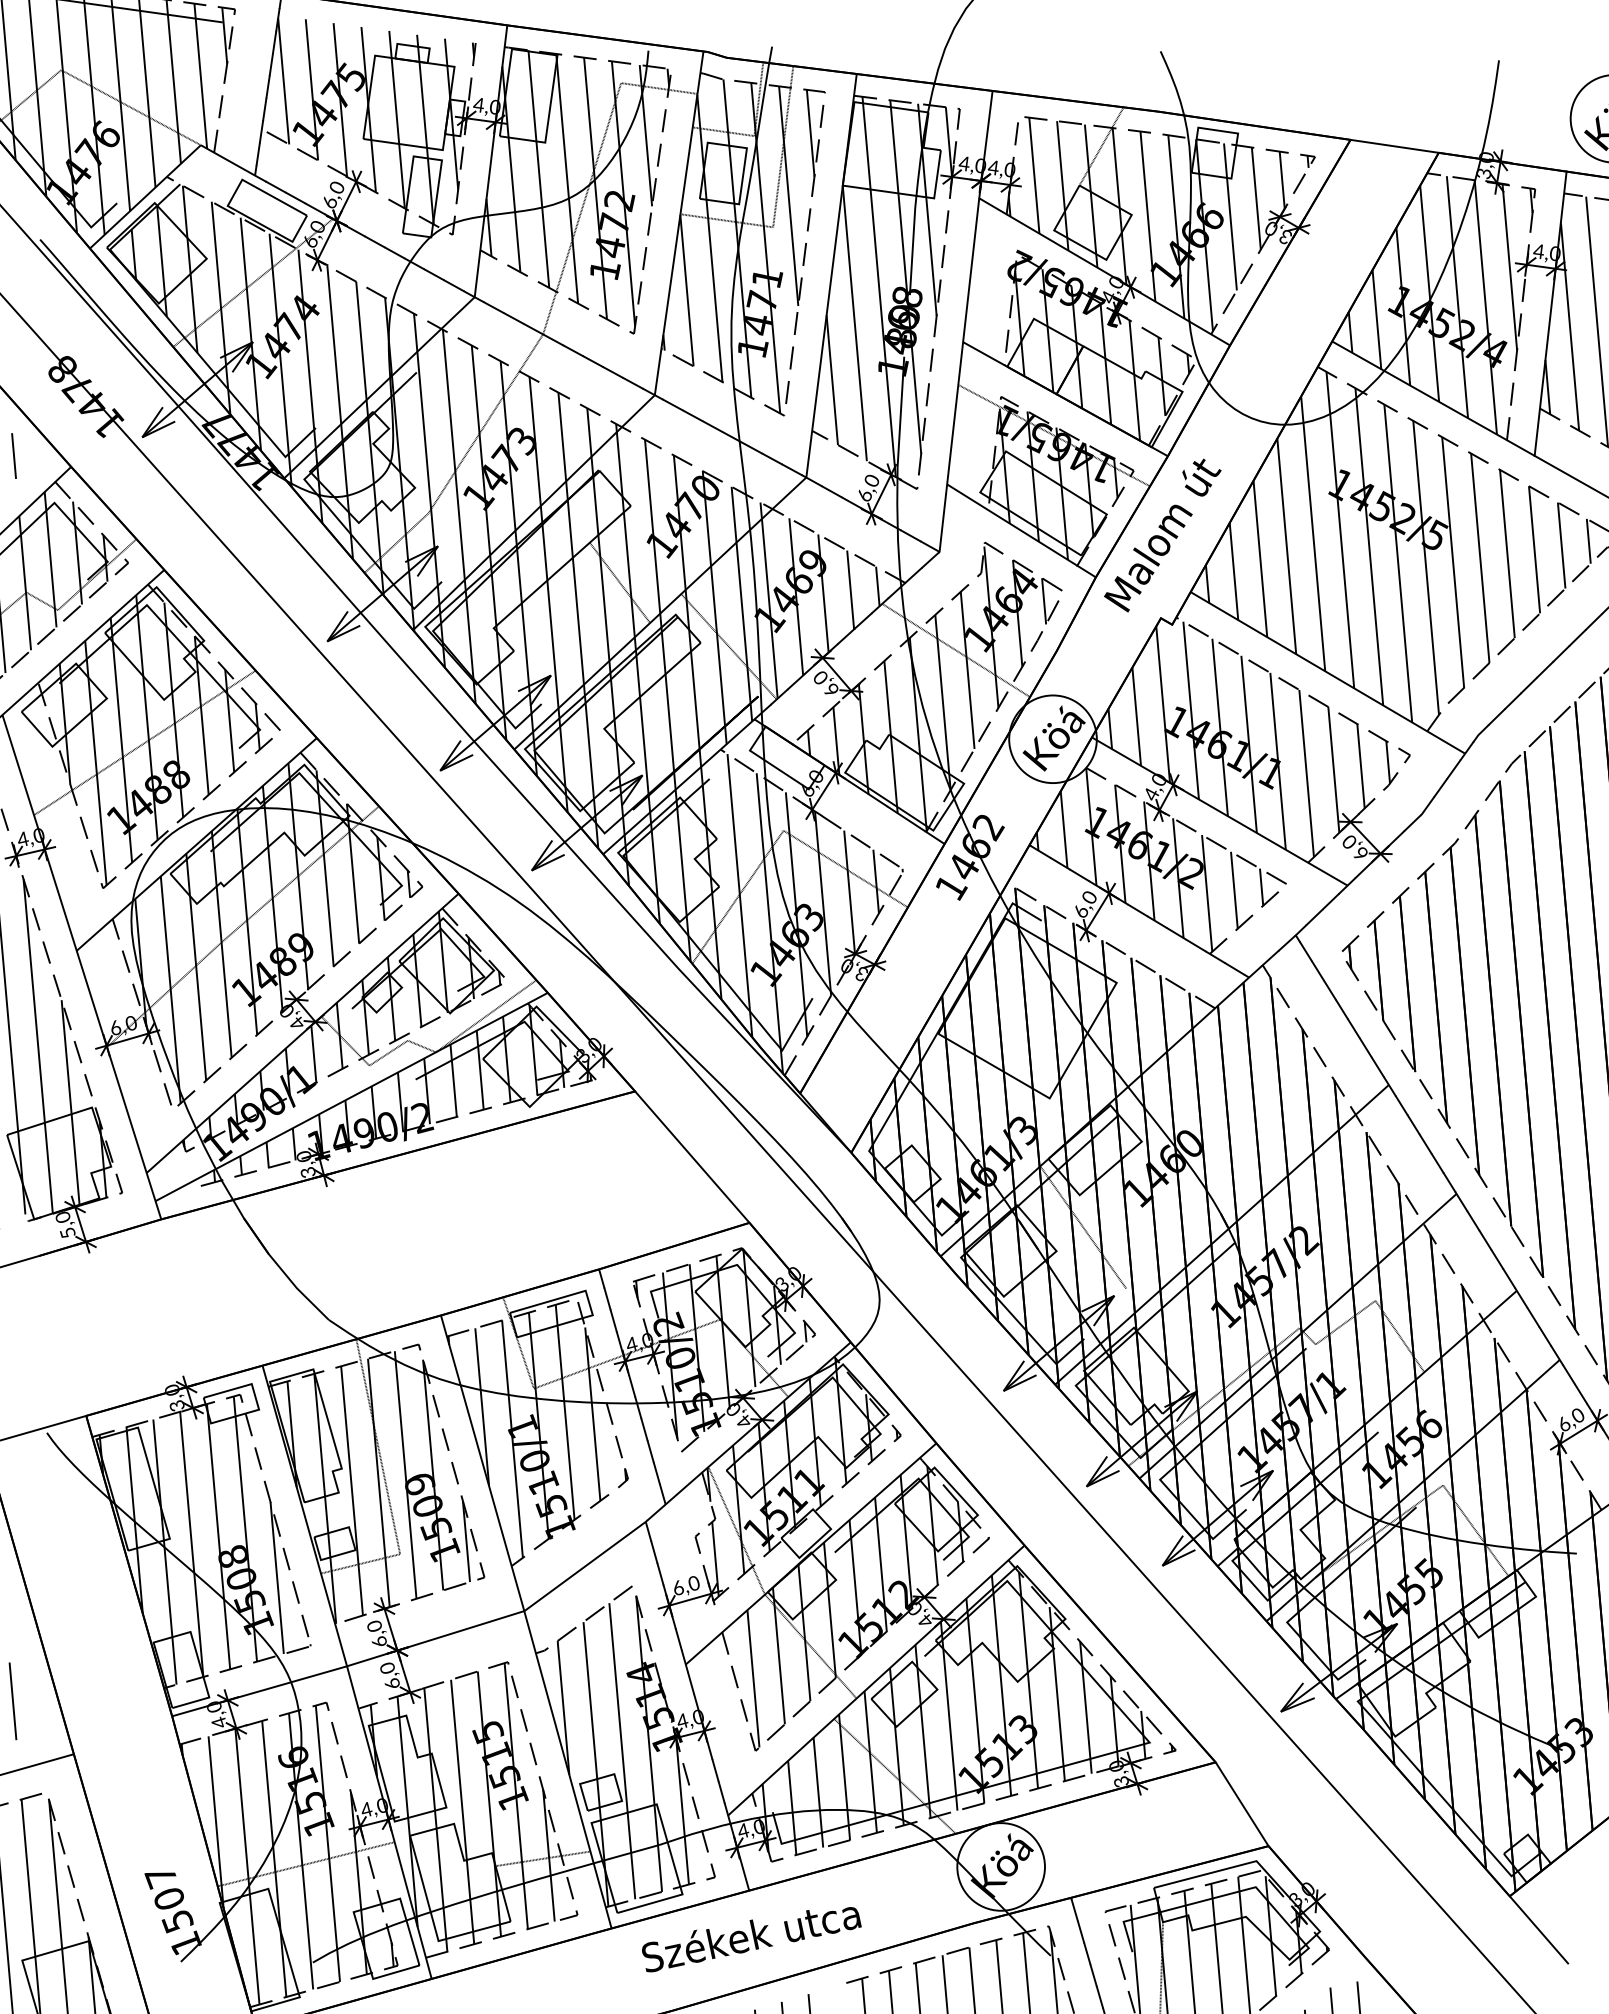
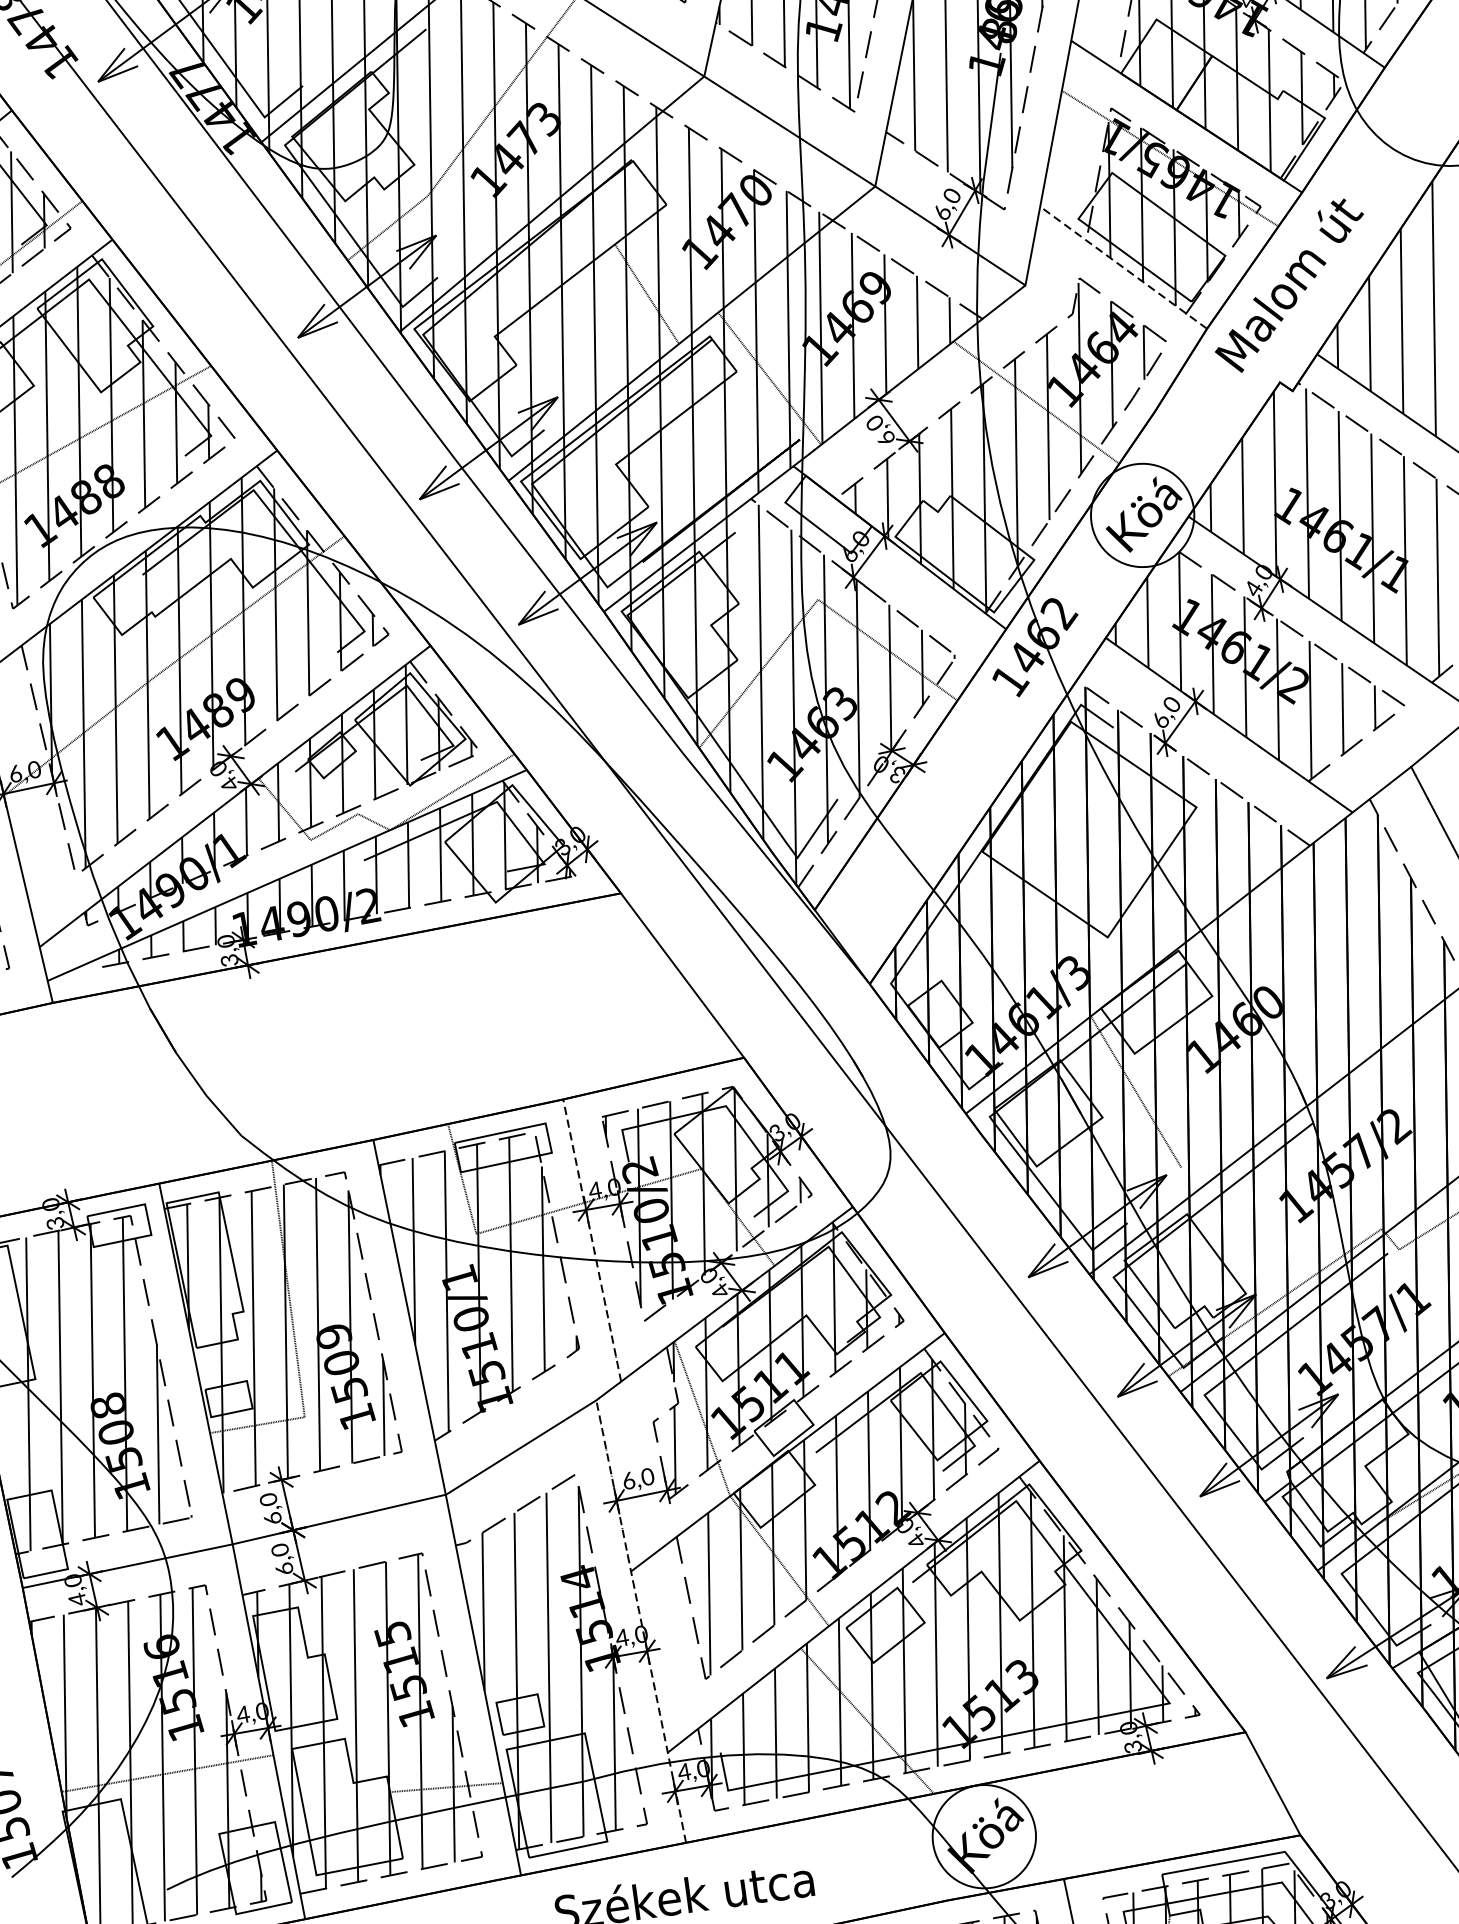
line: (1021, 530) -> (1123, 267), solid -> dashed
line: (632, 1386) -> (592, 1240), solid -> dashed
line: (697, 1706) -> (641, 1621), solid -> dashed

